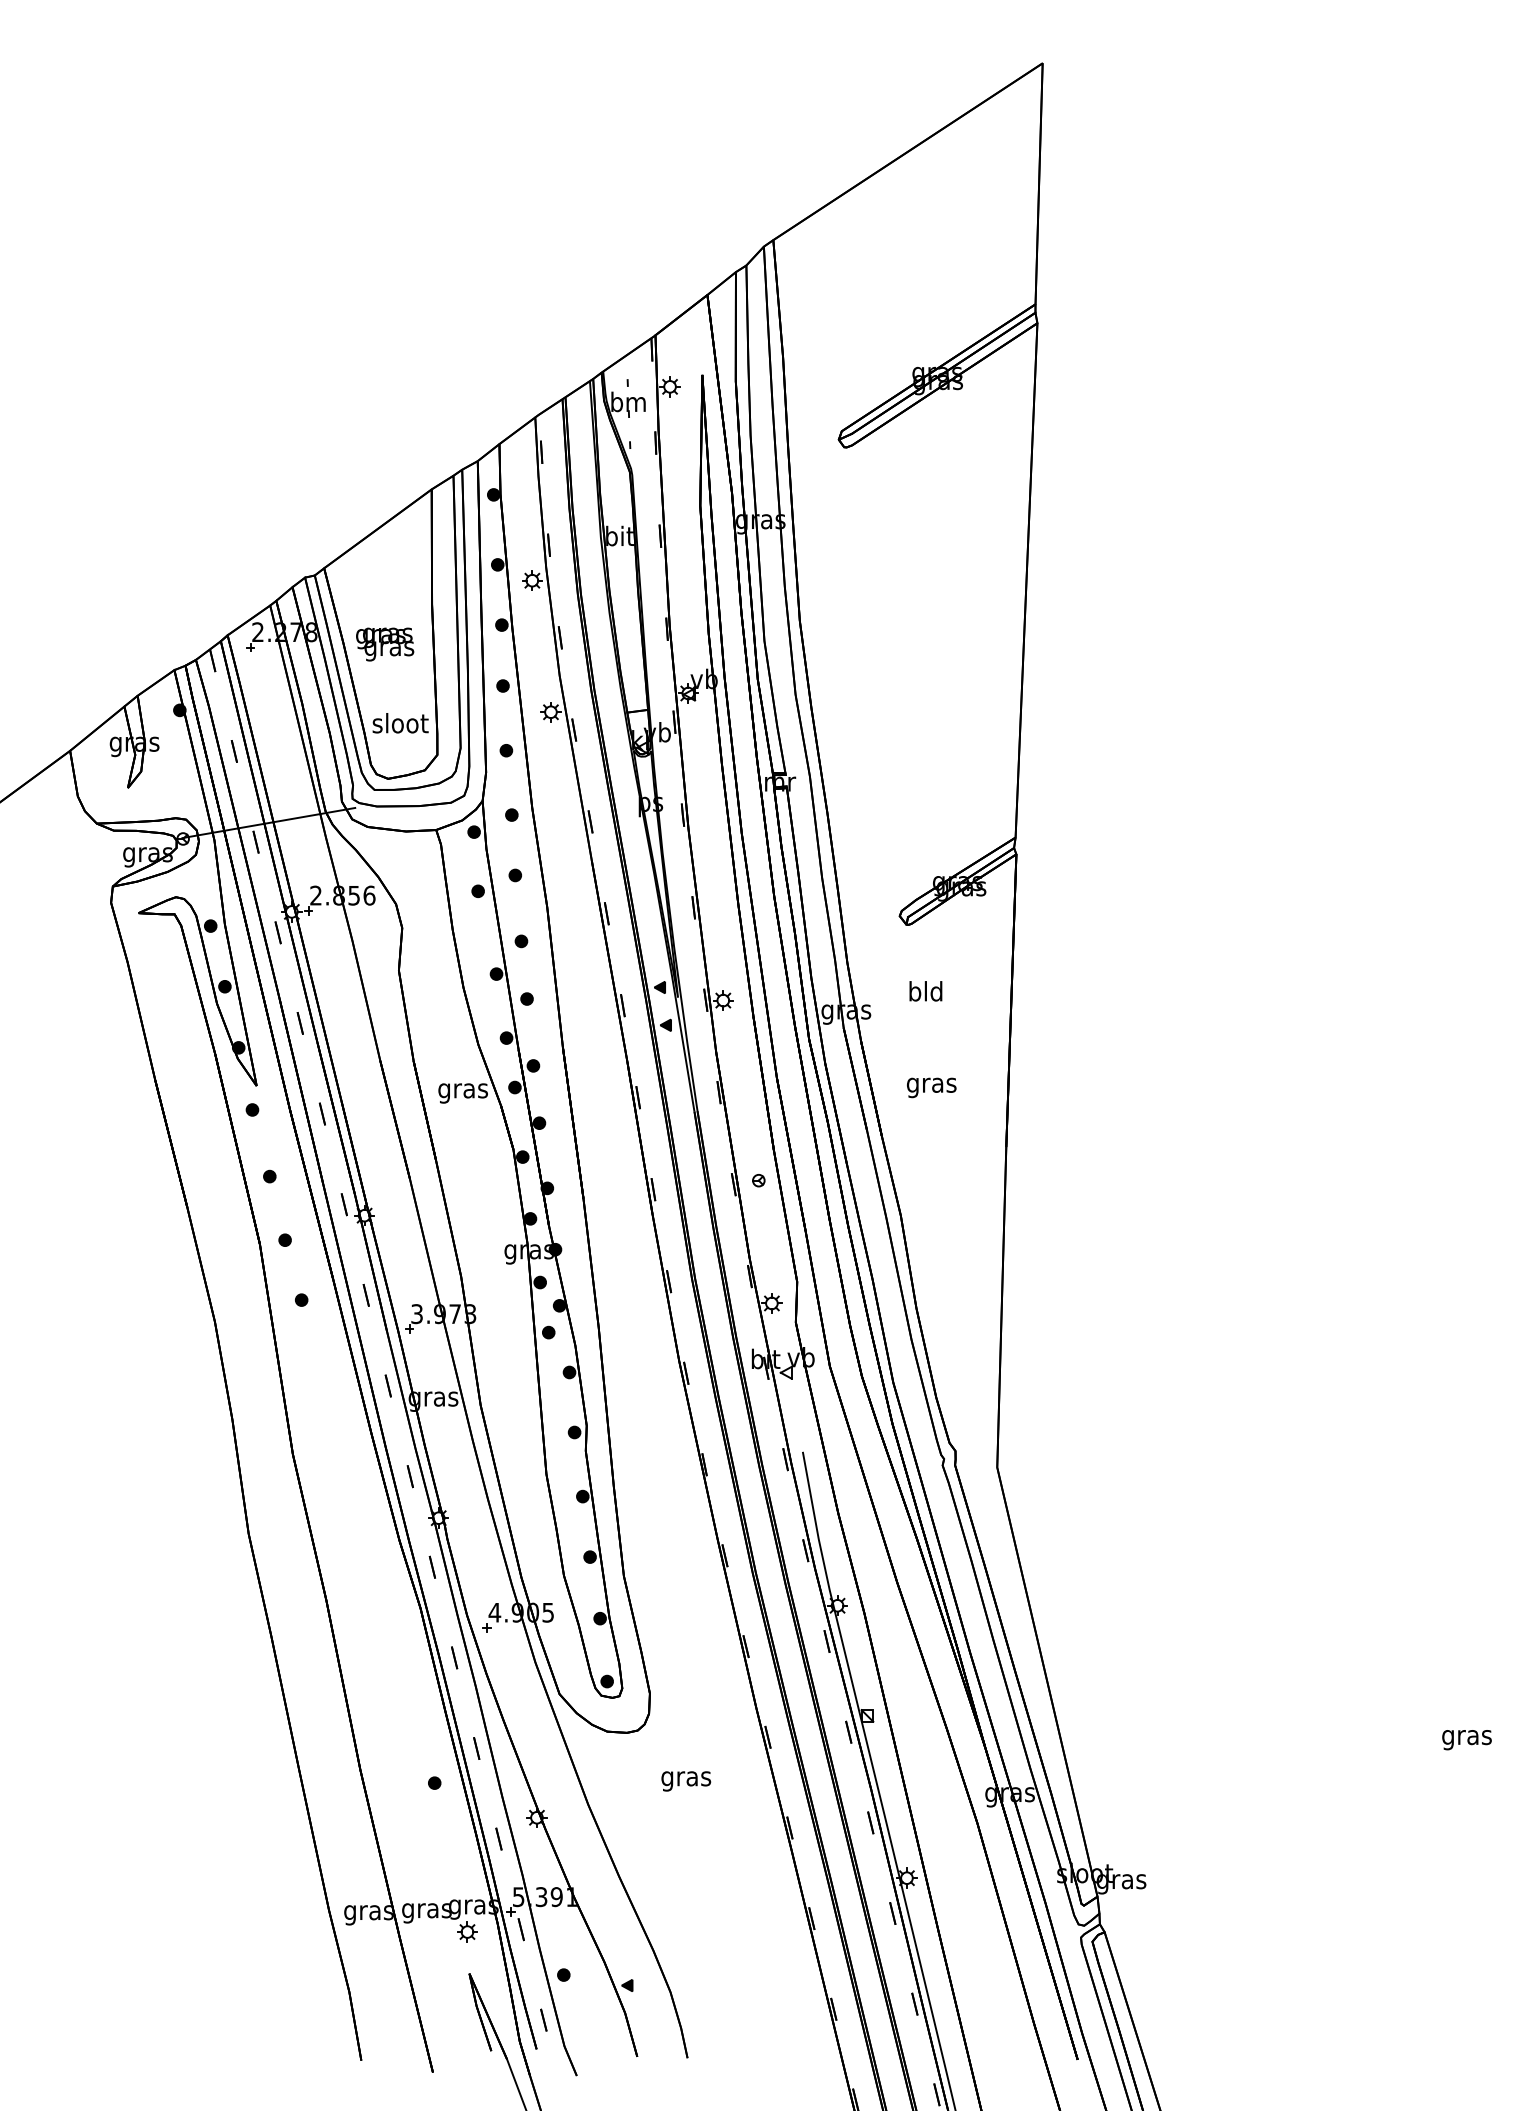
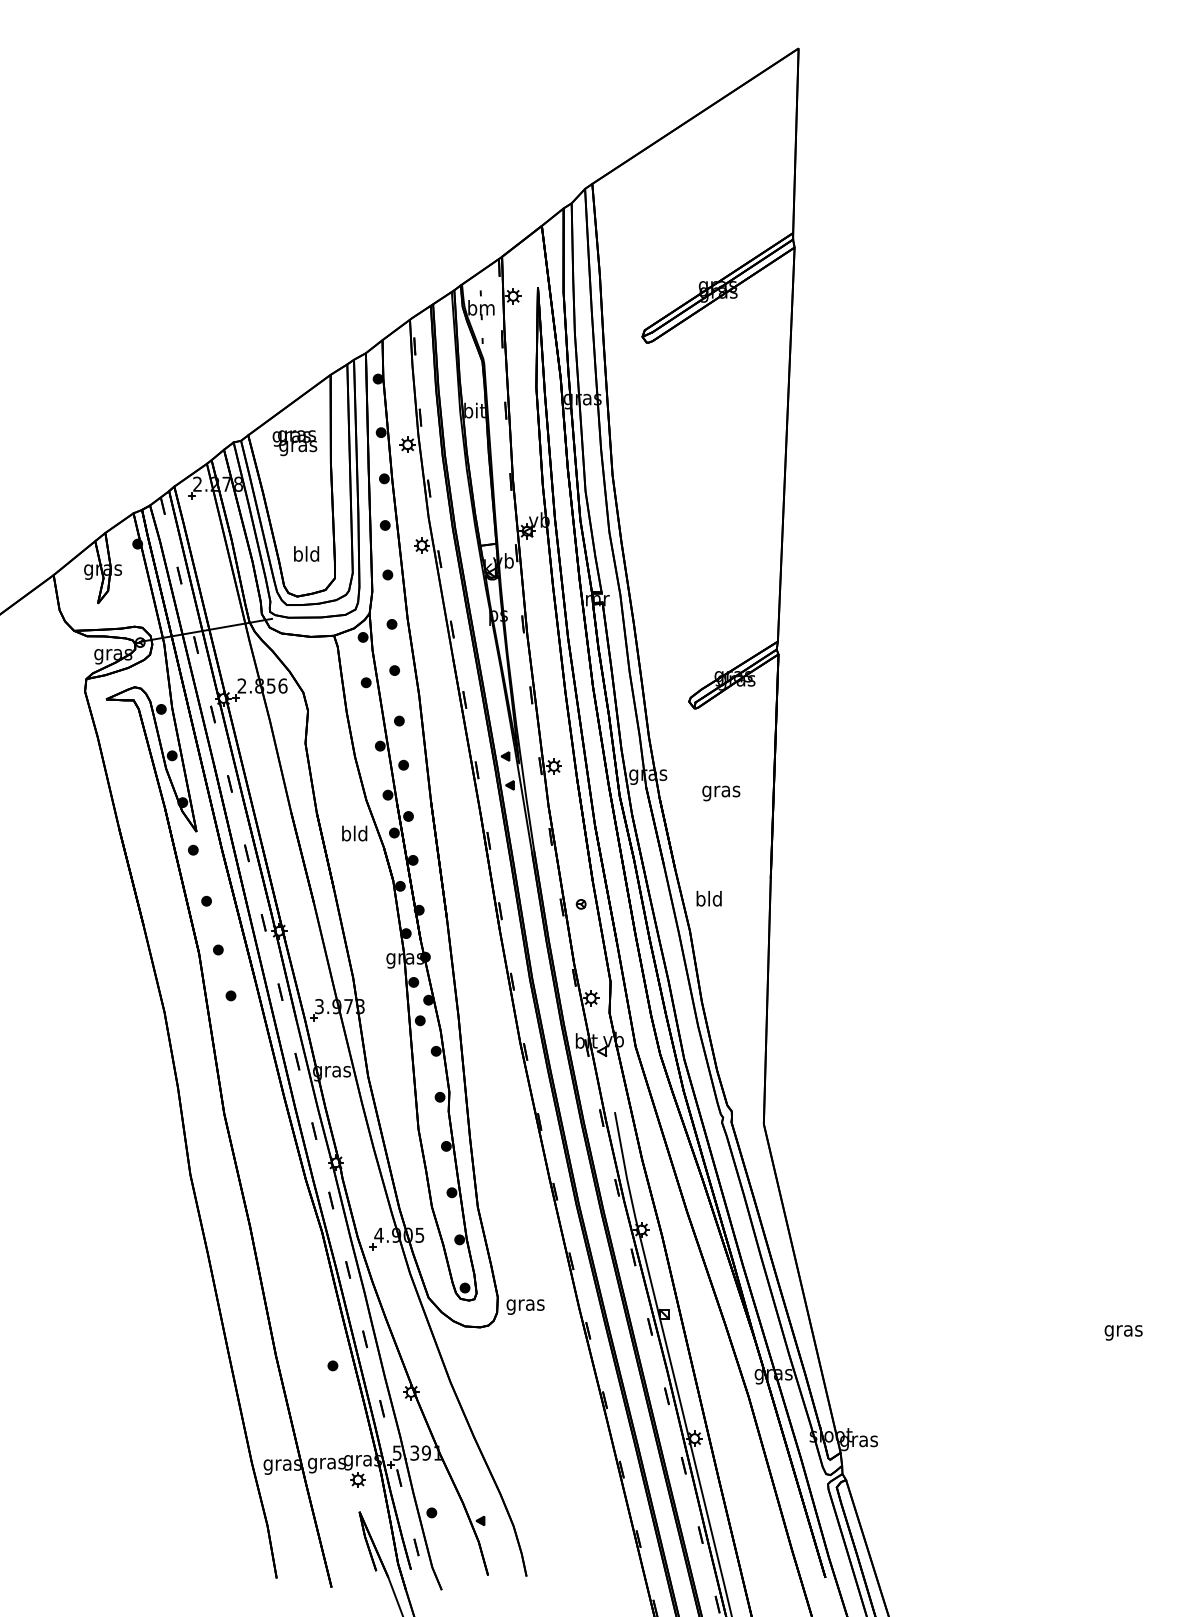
text: (385, 644) -> (295, 443), moved
text: (400, 723) -> (306, 554), sloot -> bld
text: (925, 991) -> (708, 898), moved
text: (931, 1087) -> (721, 793), moved
text: (462, 1090) -> (354, 835), gras -> bld
text: (686, 1781) -> (525, 1307), moved

